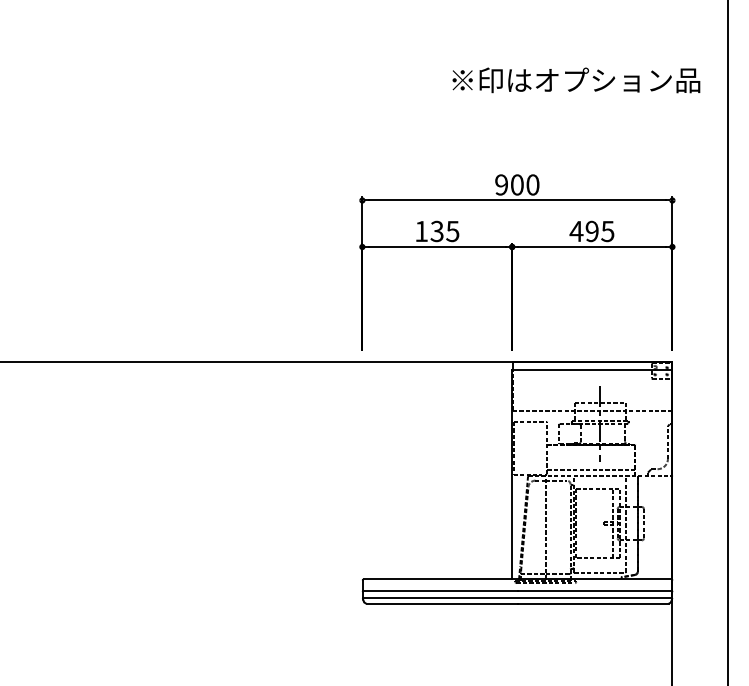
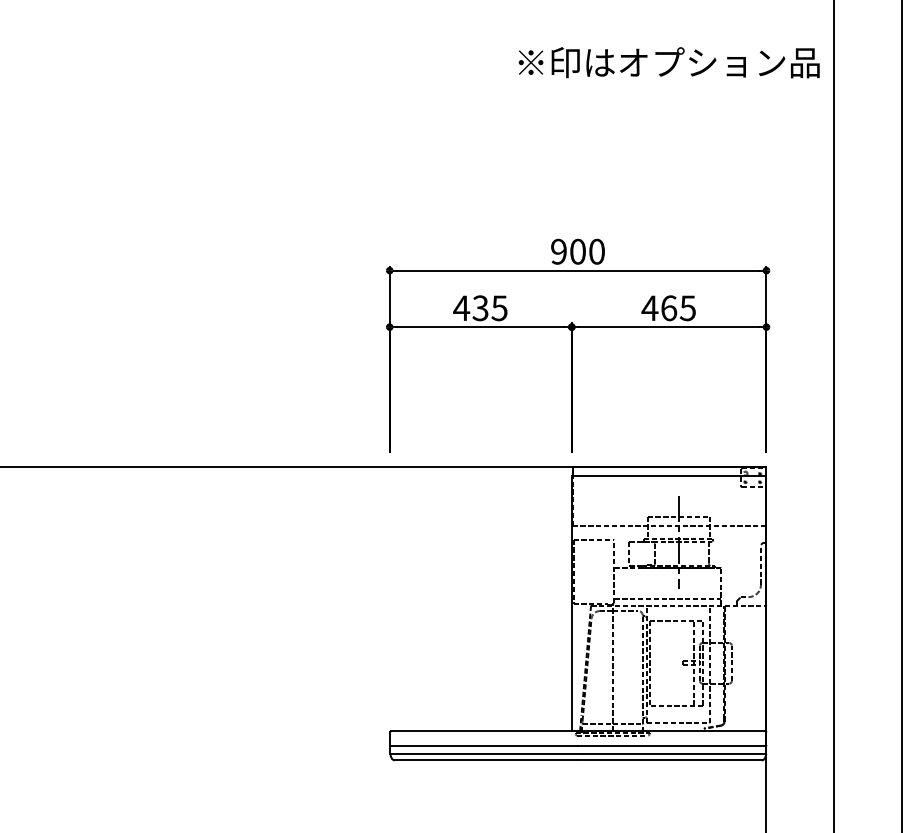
text: (576, 80) -> (669, 62), moved
text: (421, 231) -> (461, 308), 135 -> 435
text: (591, 231) -> (668, 308), 495 -> 465

